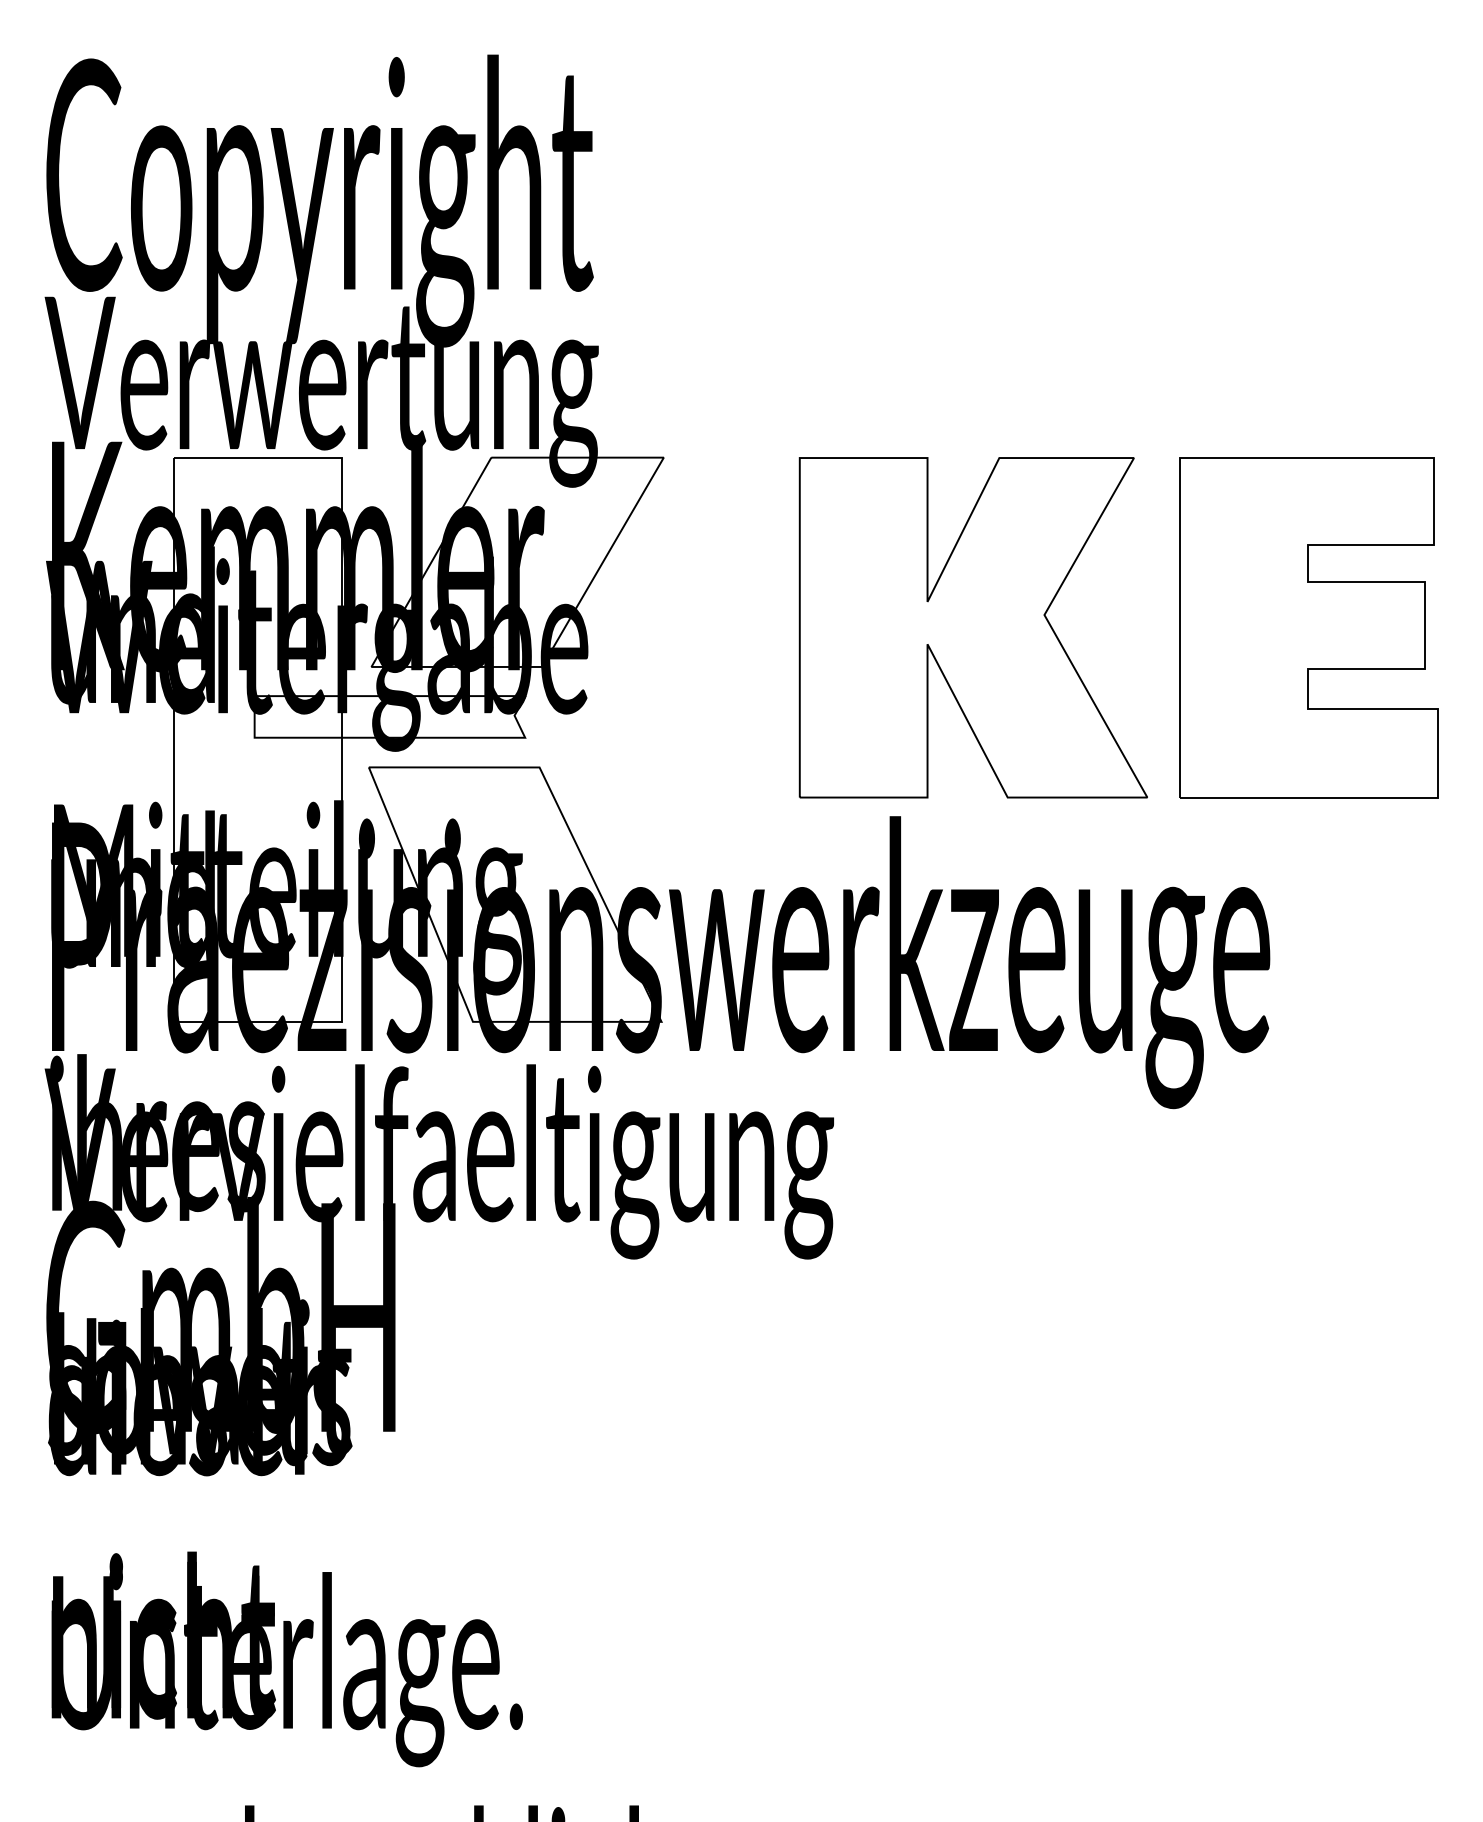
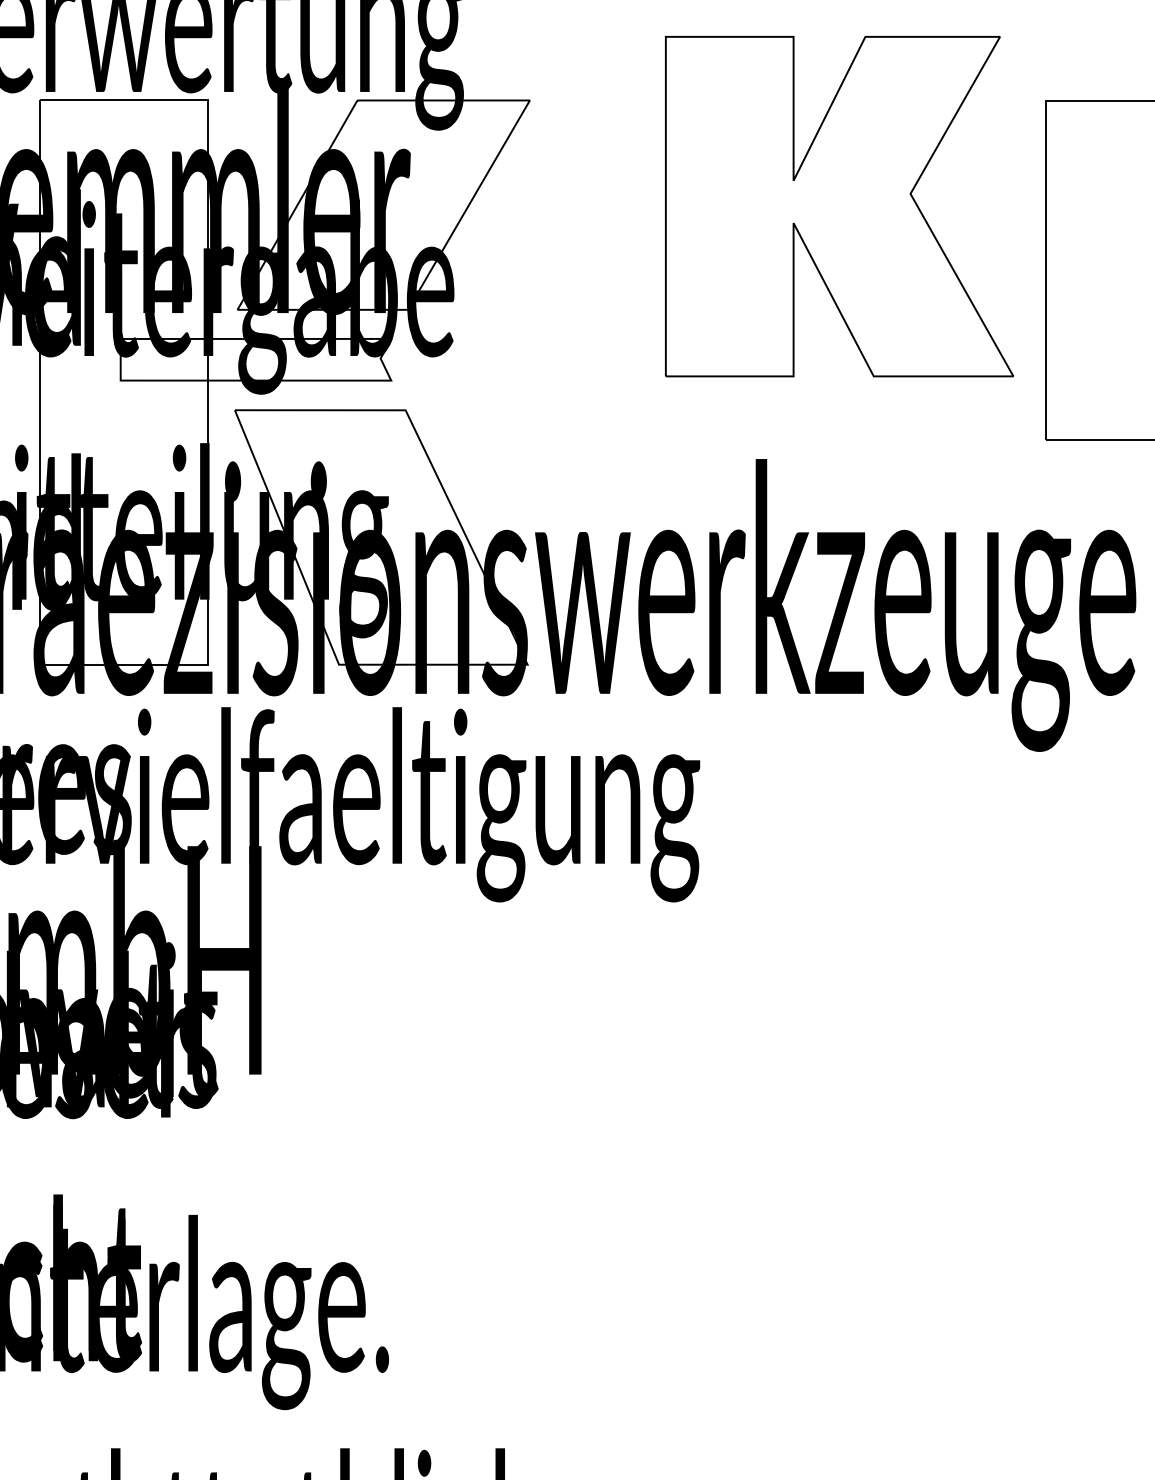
part: (972, 627) -> (838, 206), moved

